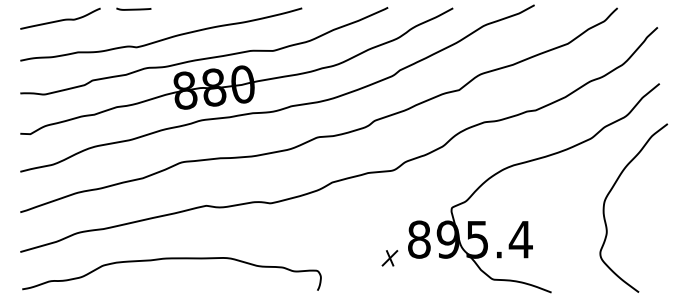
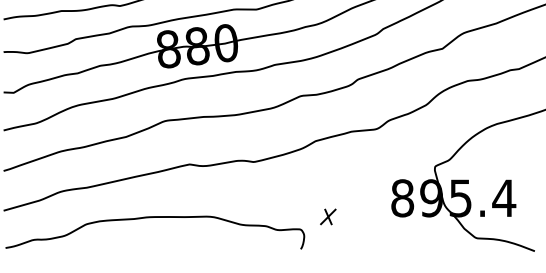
part: (389, 258) -> (327, 217), moved

